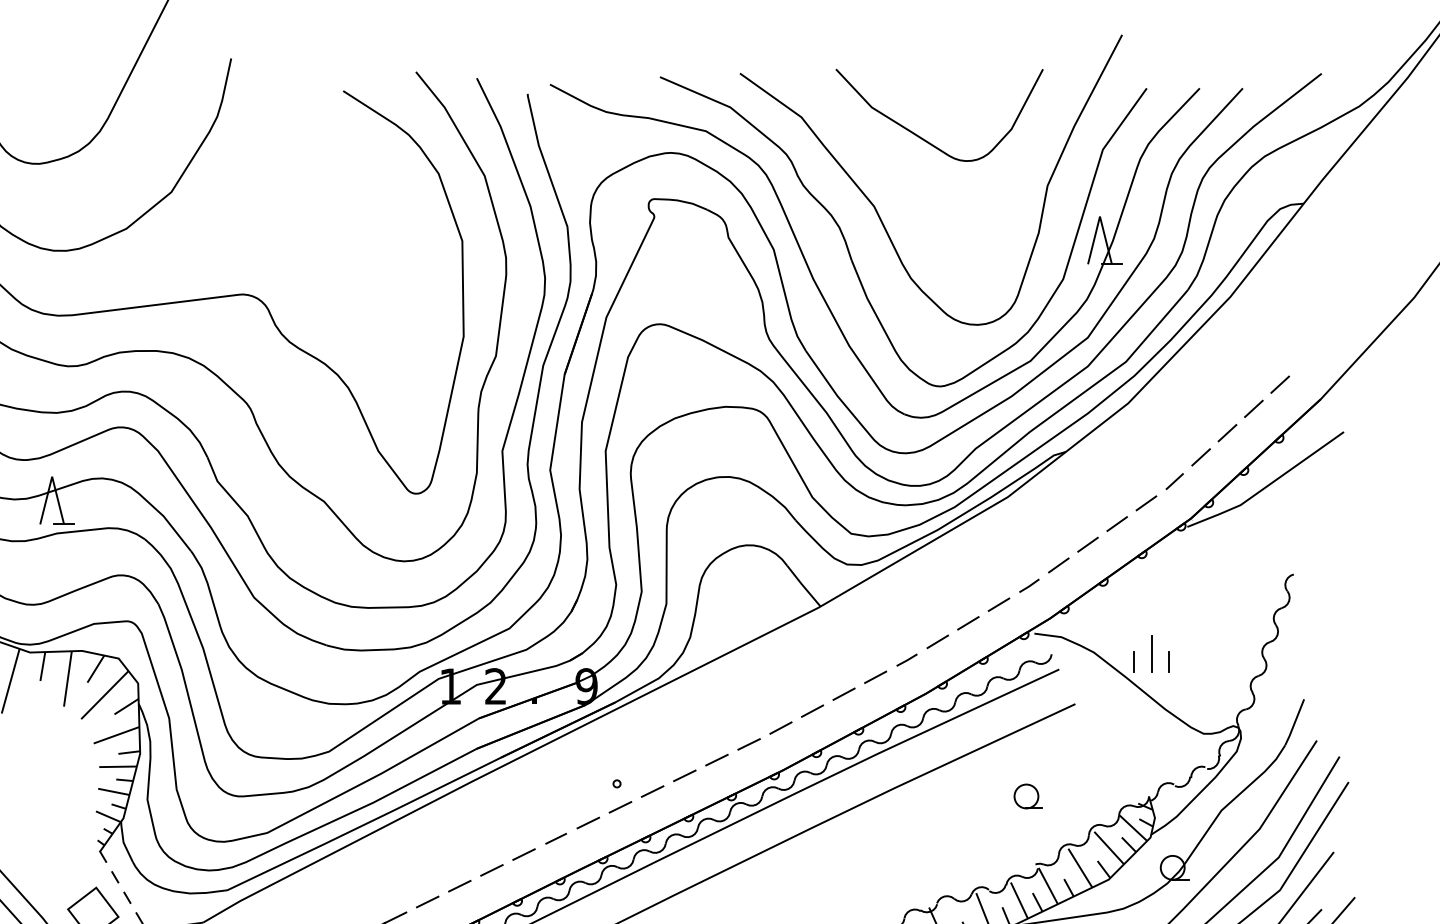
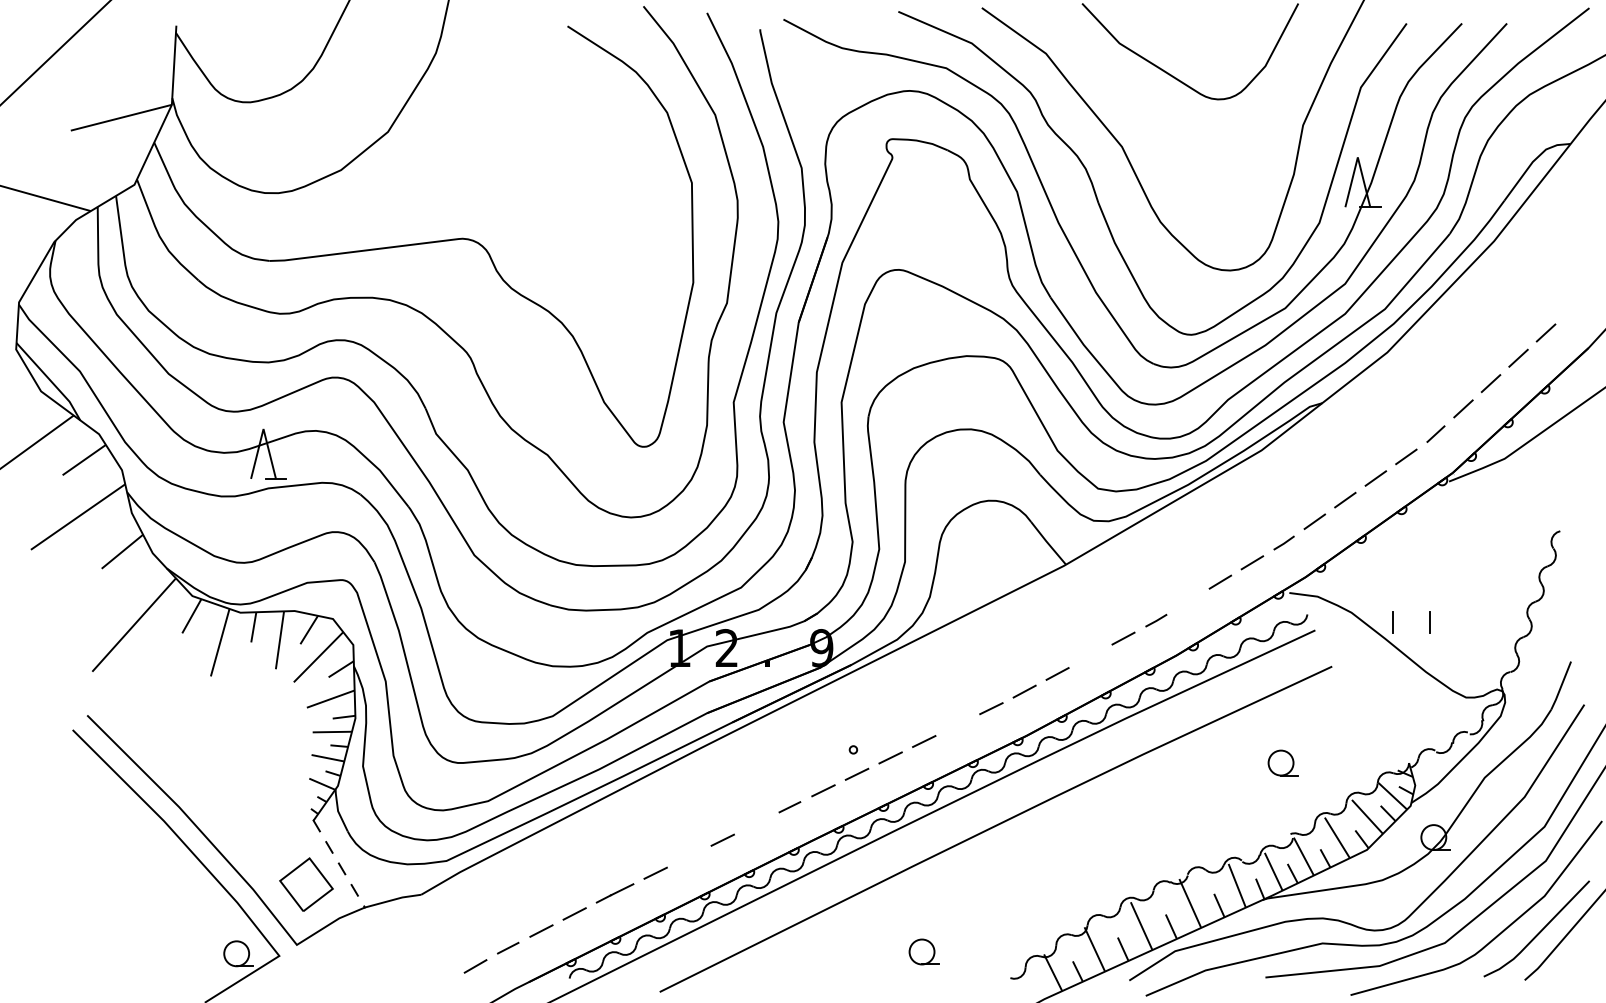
line: (937, 641) -> (1188, 601), removed
line: (1151, 653) -> (1411, 613), removed
line: (843, 694) -> (1090, 656), removed
line: (716, 759) -> (957, 724), removed
line: (524, 854) -> (756, 823), removed
line: (460, 885) -> (689, 856), removed

